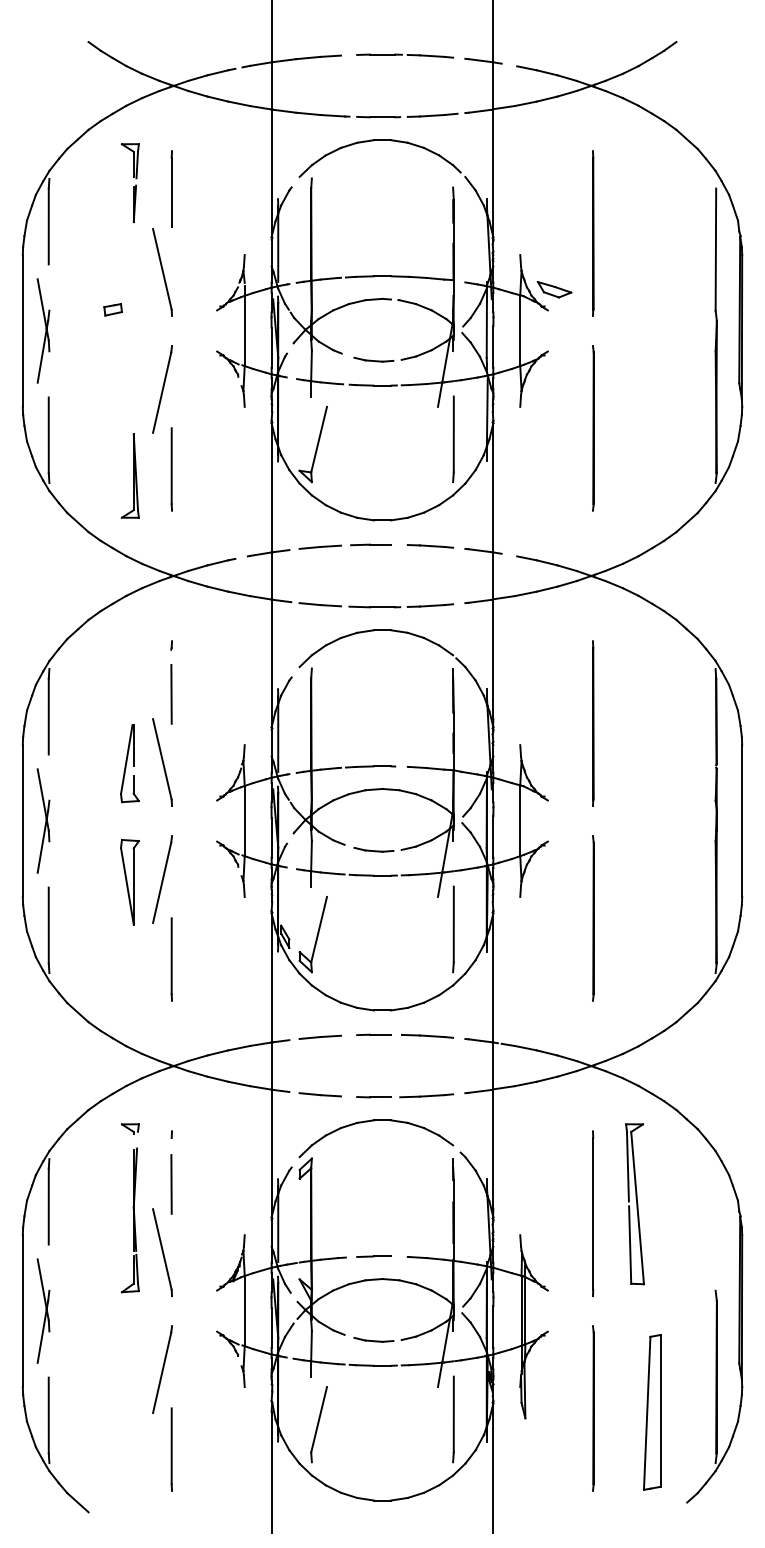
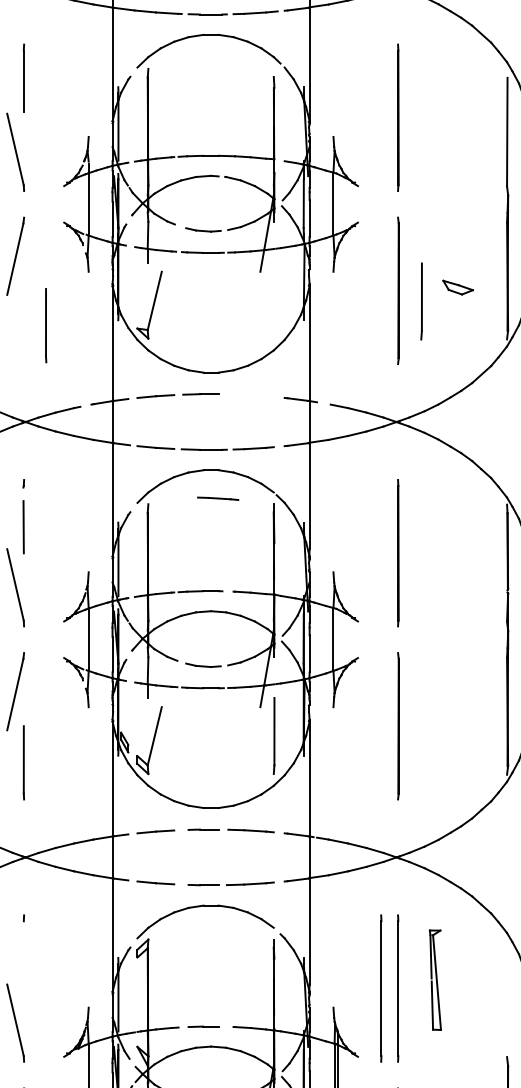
part: (554, 289) -> (458, 287), moved
line: (453, 438) -> (421, 300), moved
line: (171, 469) -> (45, 325), moved
line: (429, 546) -> (217, 498), moved
line: (171, 1184) -> (23, 962), removed
part: (634, 1204) -> (434, 980), size x0.7
line: (574, 1213) -> (381, 988), added

